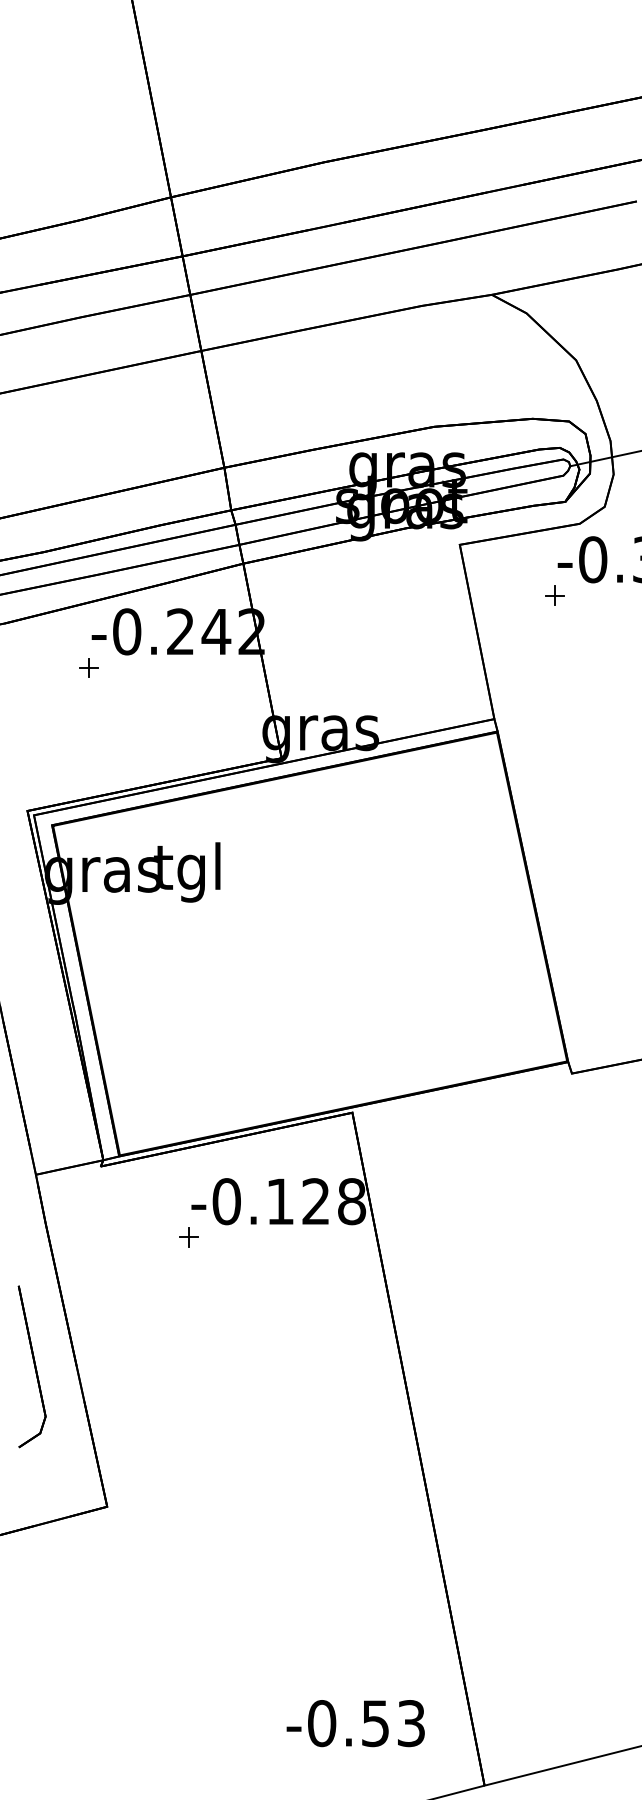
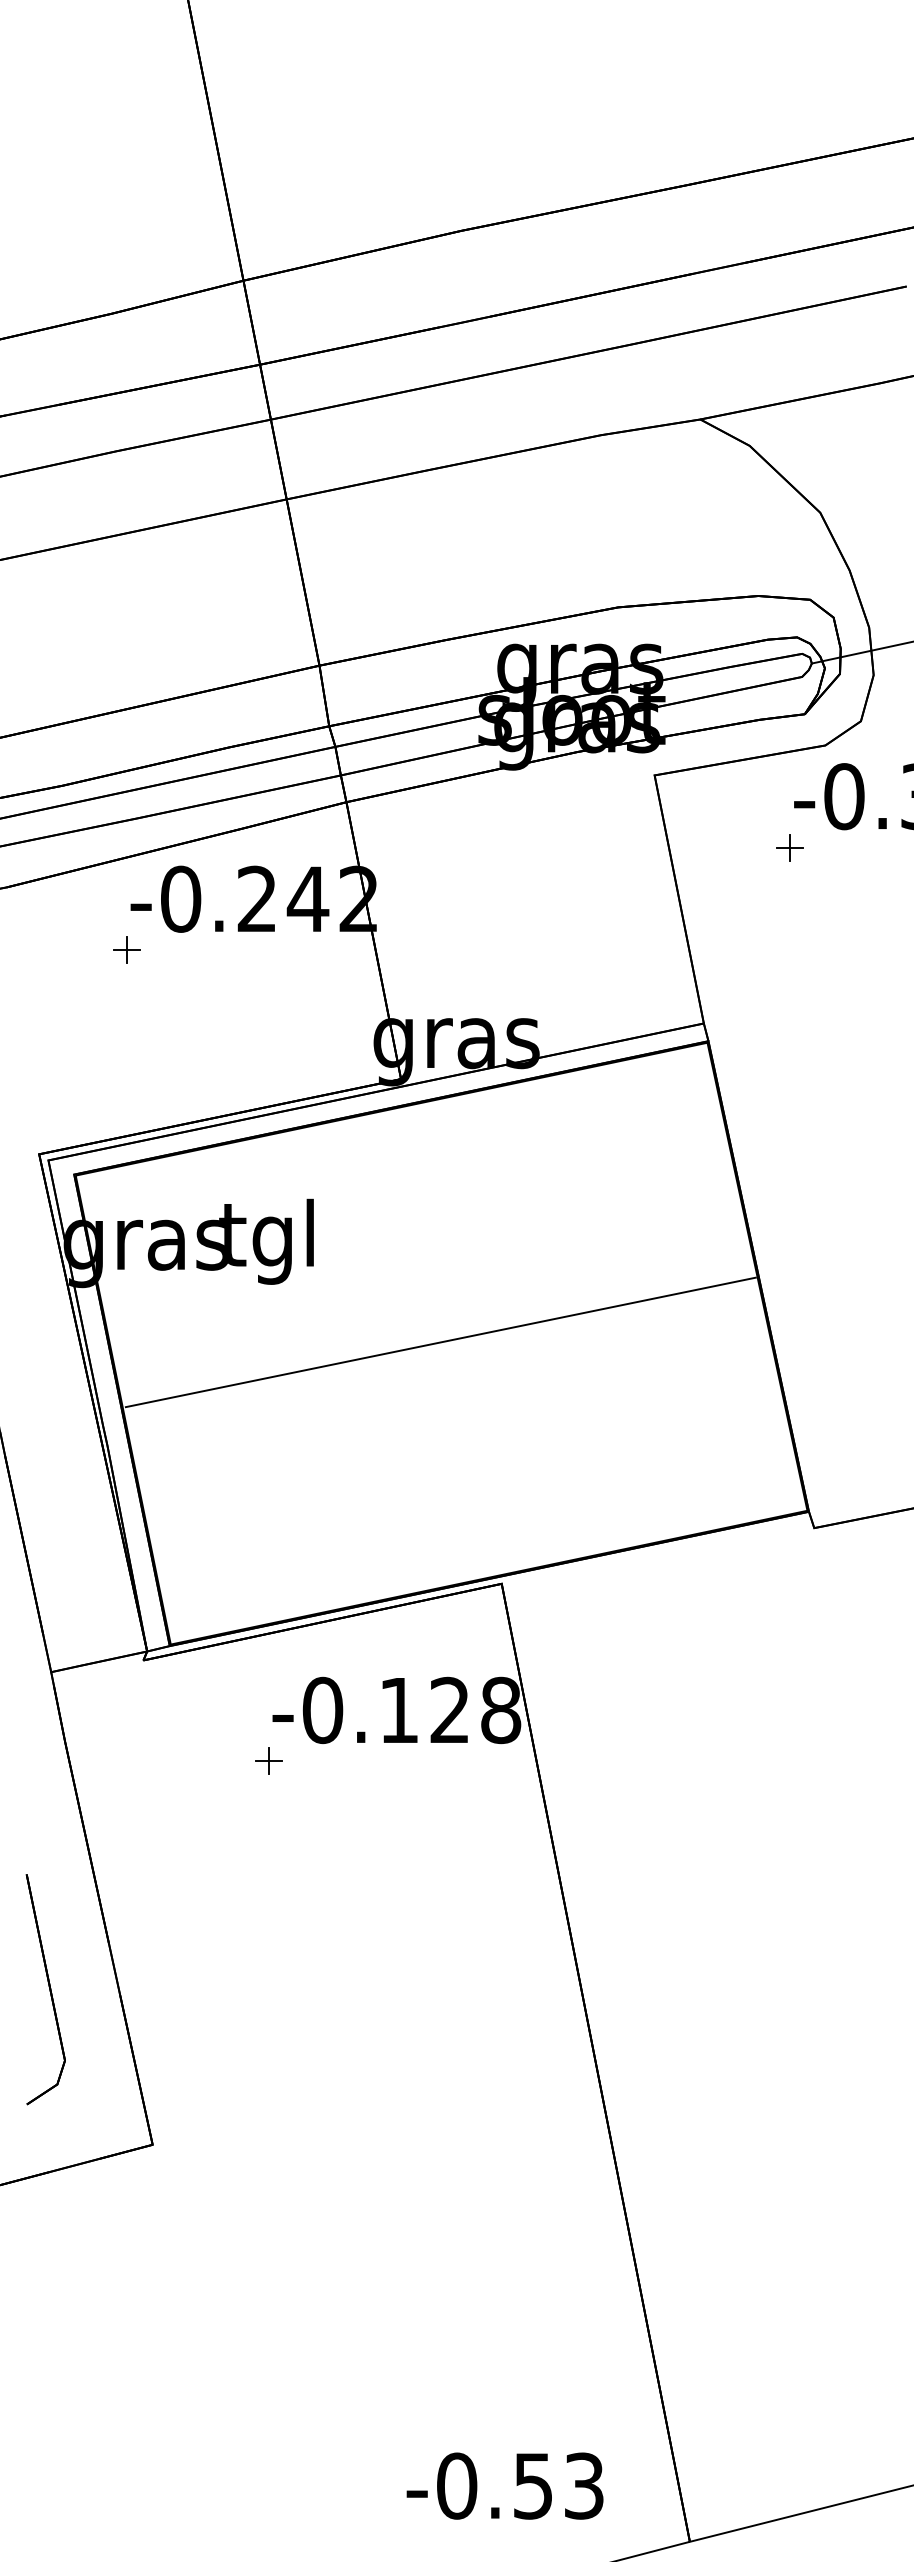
line: (309, 942) -> (440, 1341), added
part: (31, 1366) -> (44, 1989), moved
text: (355, 1723) -> (504, 2486), moved

